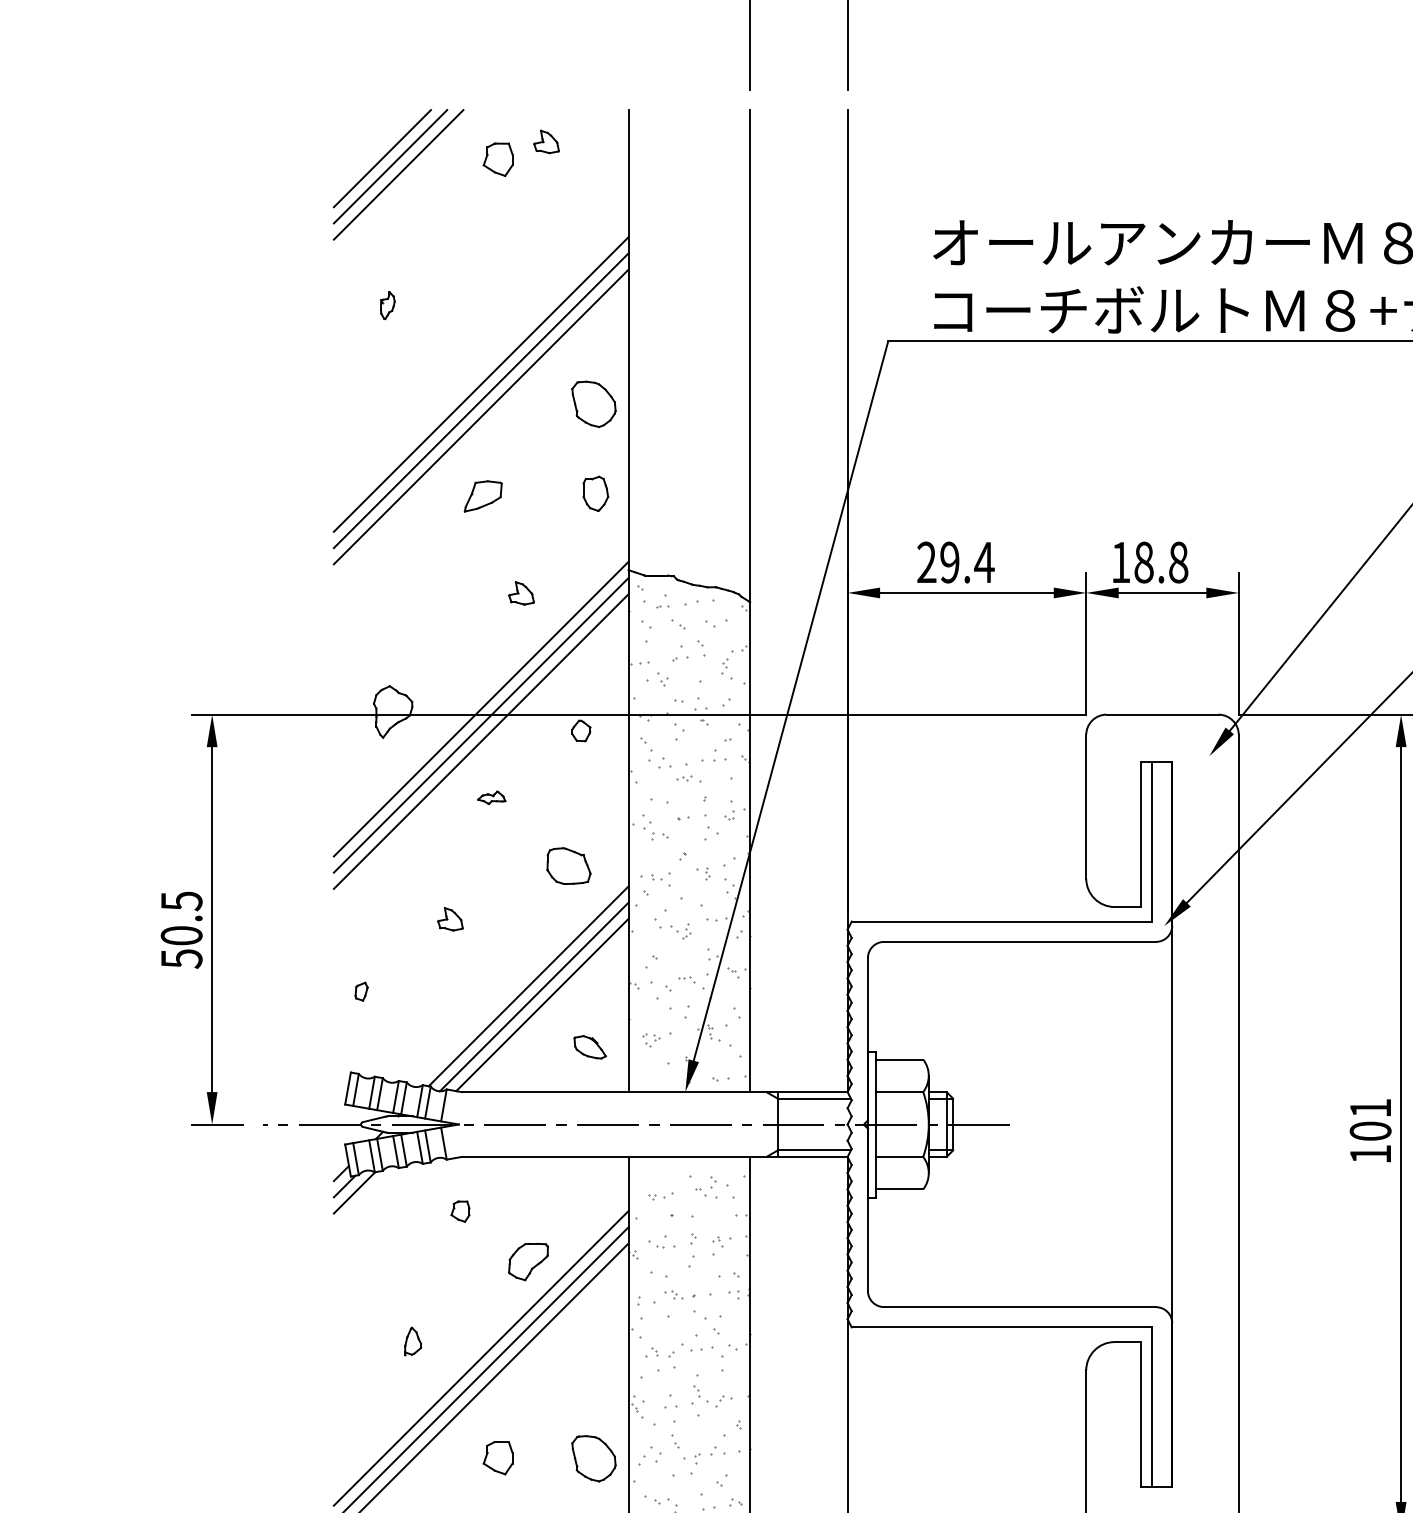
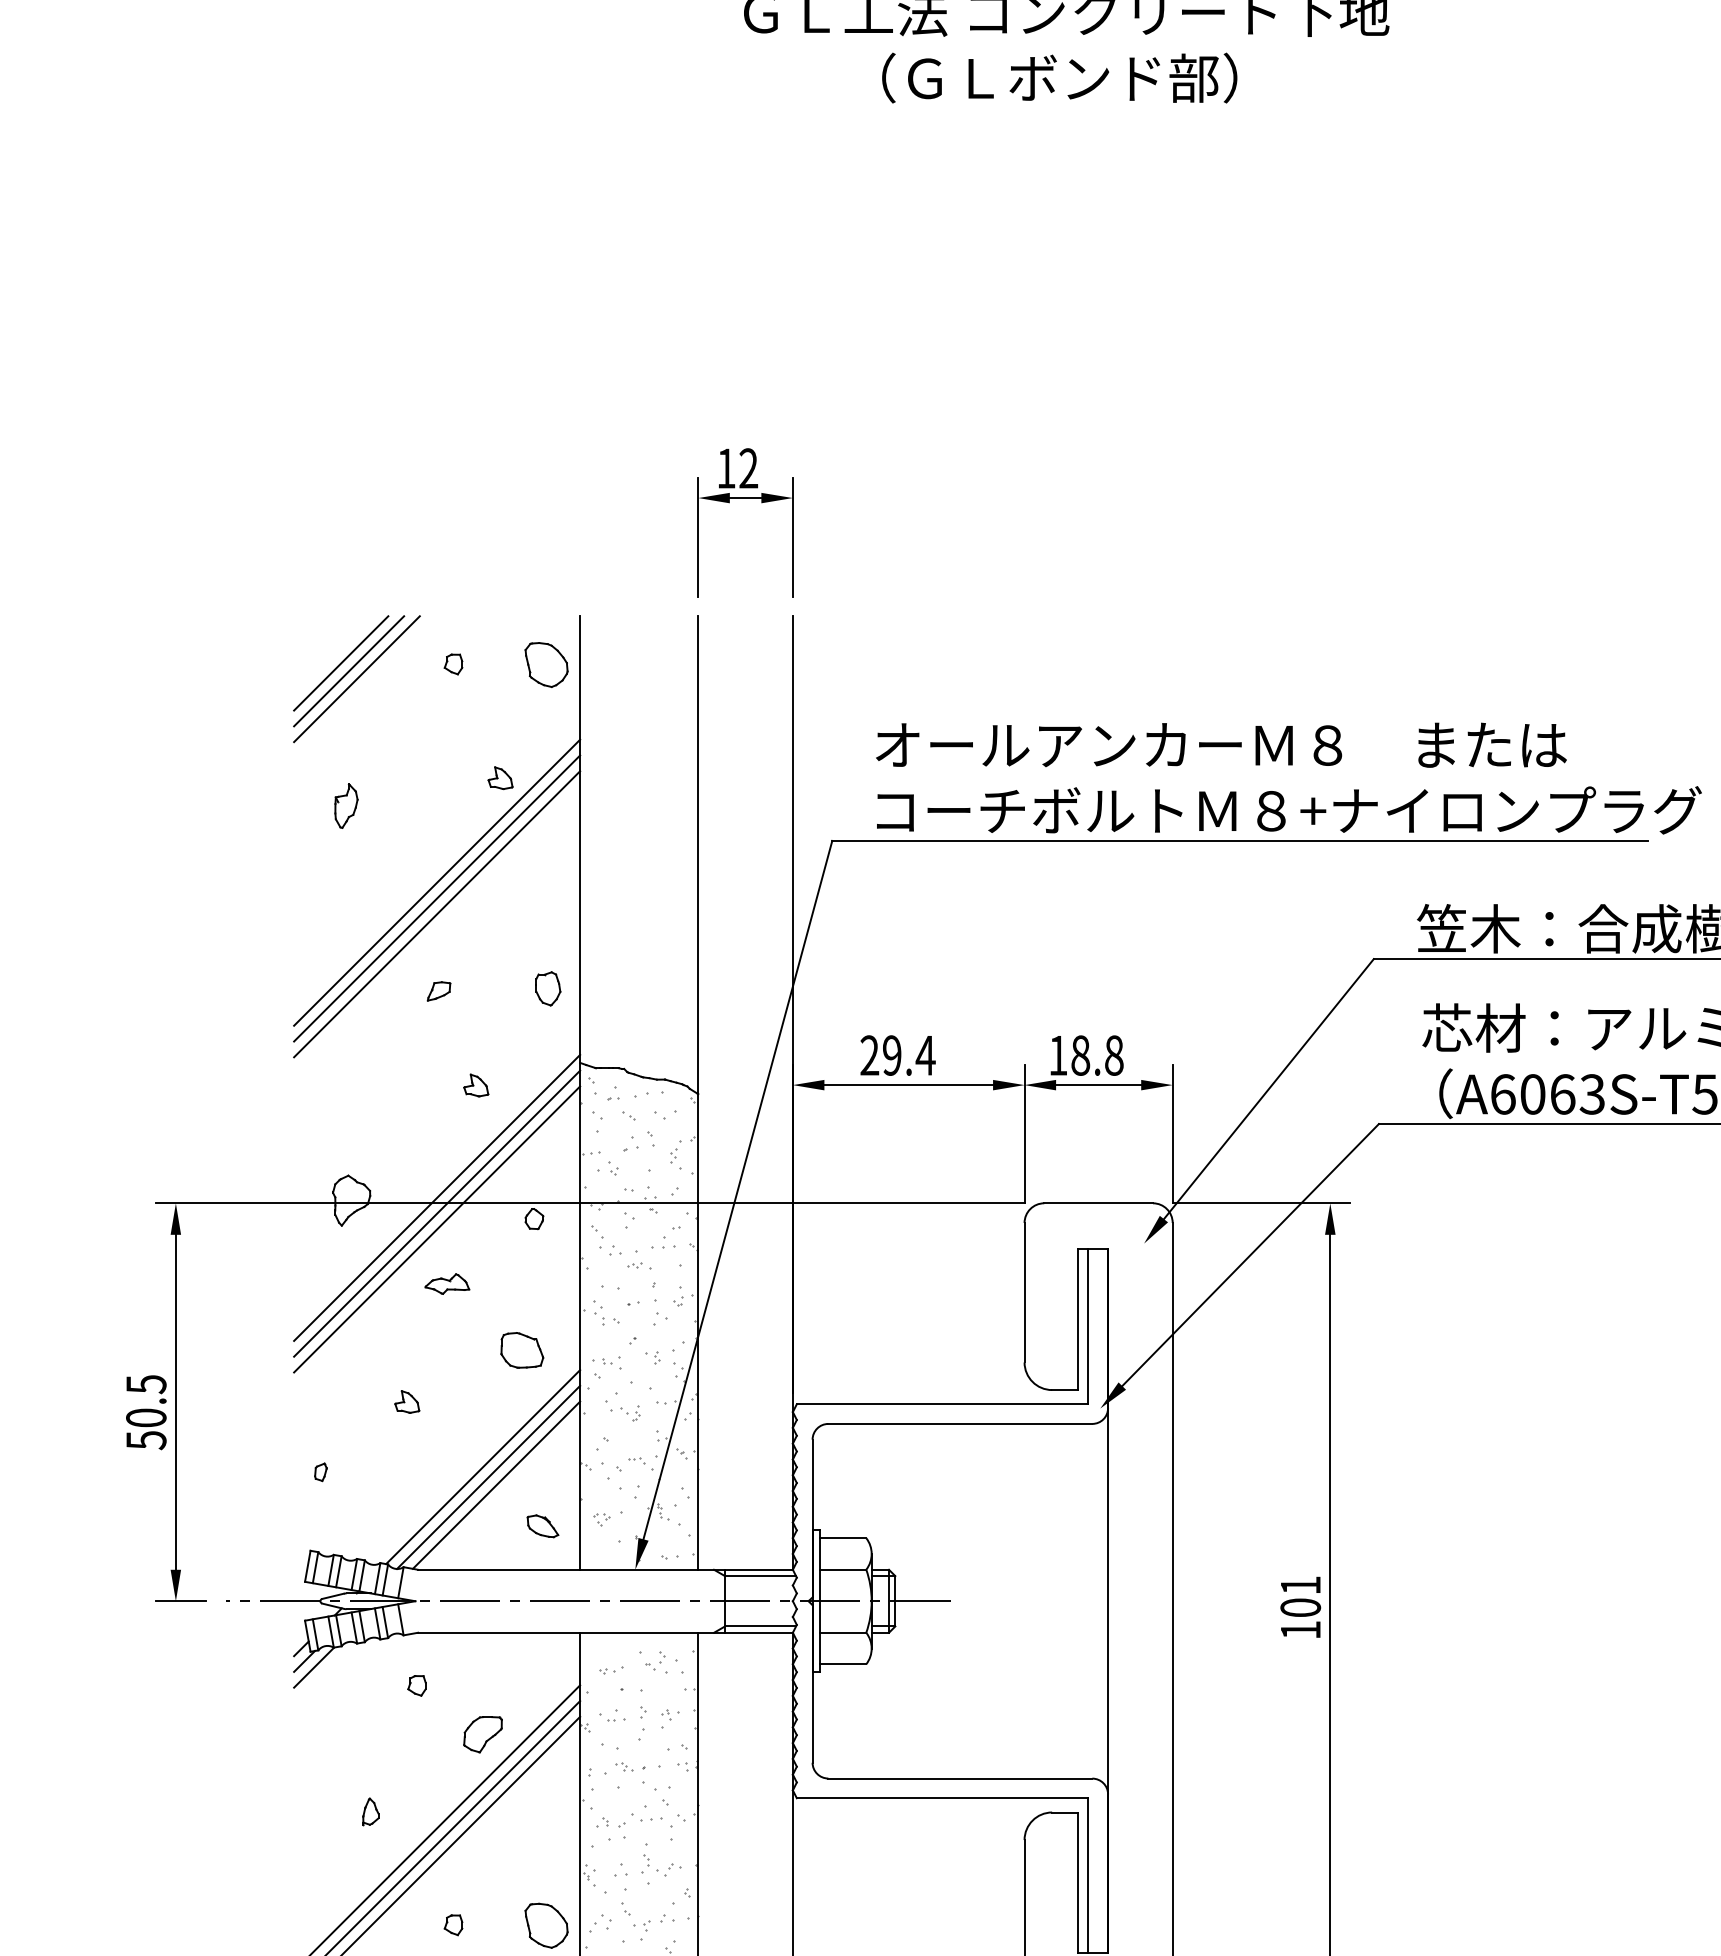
part: (546, 142) -> (500, 778), moved
part: (498, 159) -> (453, 664), size x0.62
part: (387, 304) -> (346, 805), size x1.67
part: (593, 403) -> (546, 664), moved
part: (482, 496) -> (438, 991), size x0.62
part: (491, 797) -> (447, 1283), size x1.67
part: (498, 1458) -> (453, 1925), size x0.62

